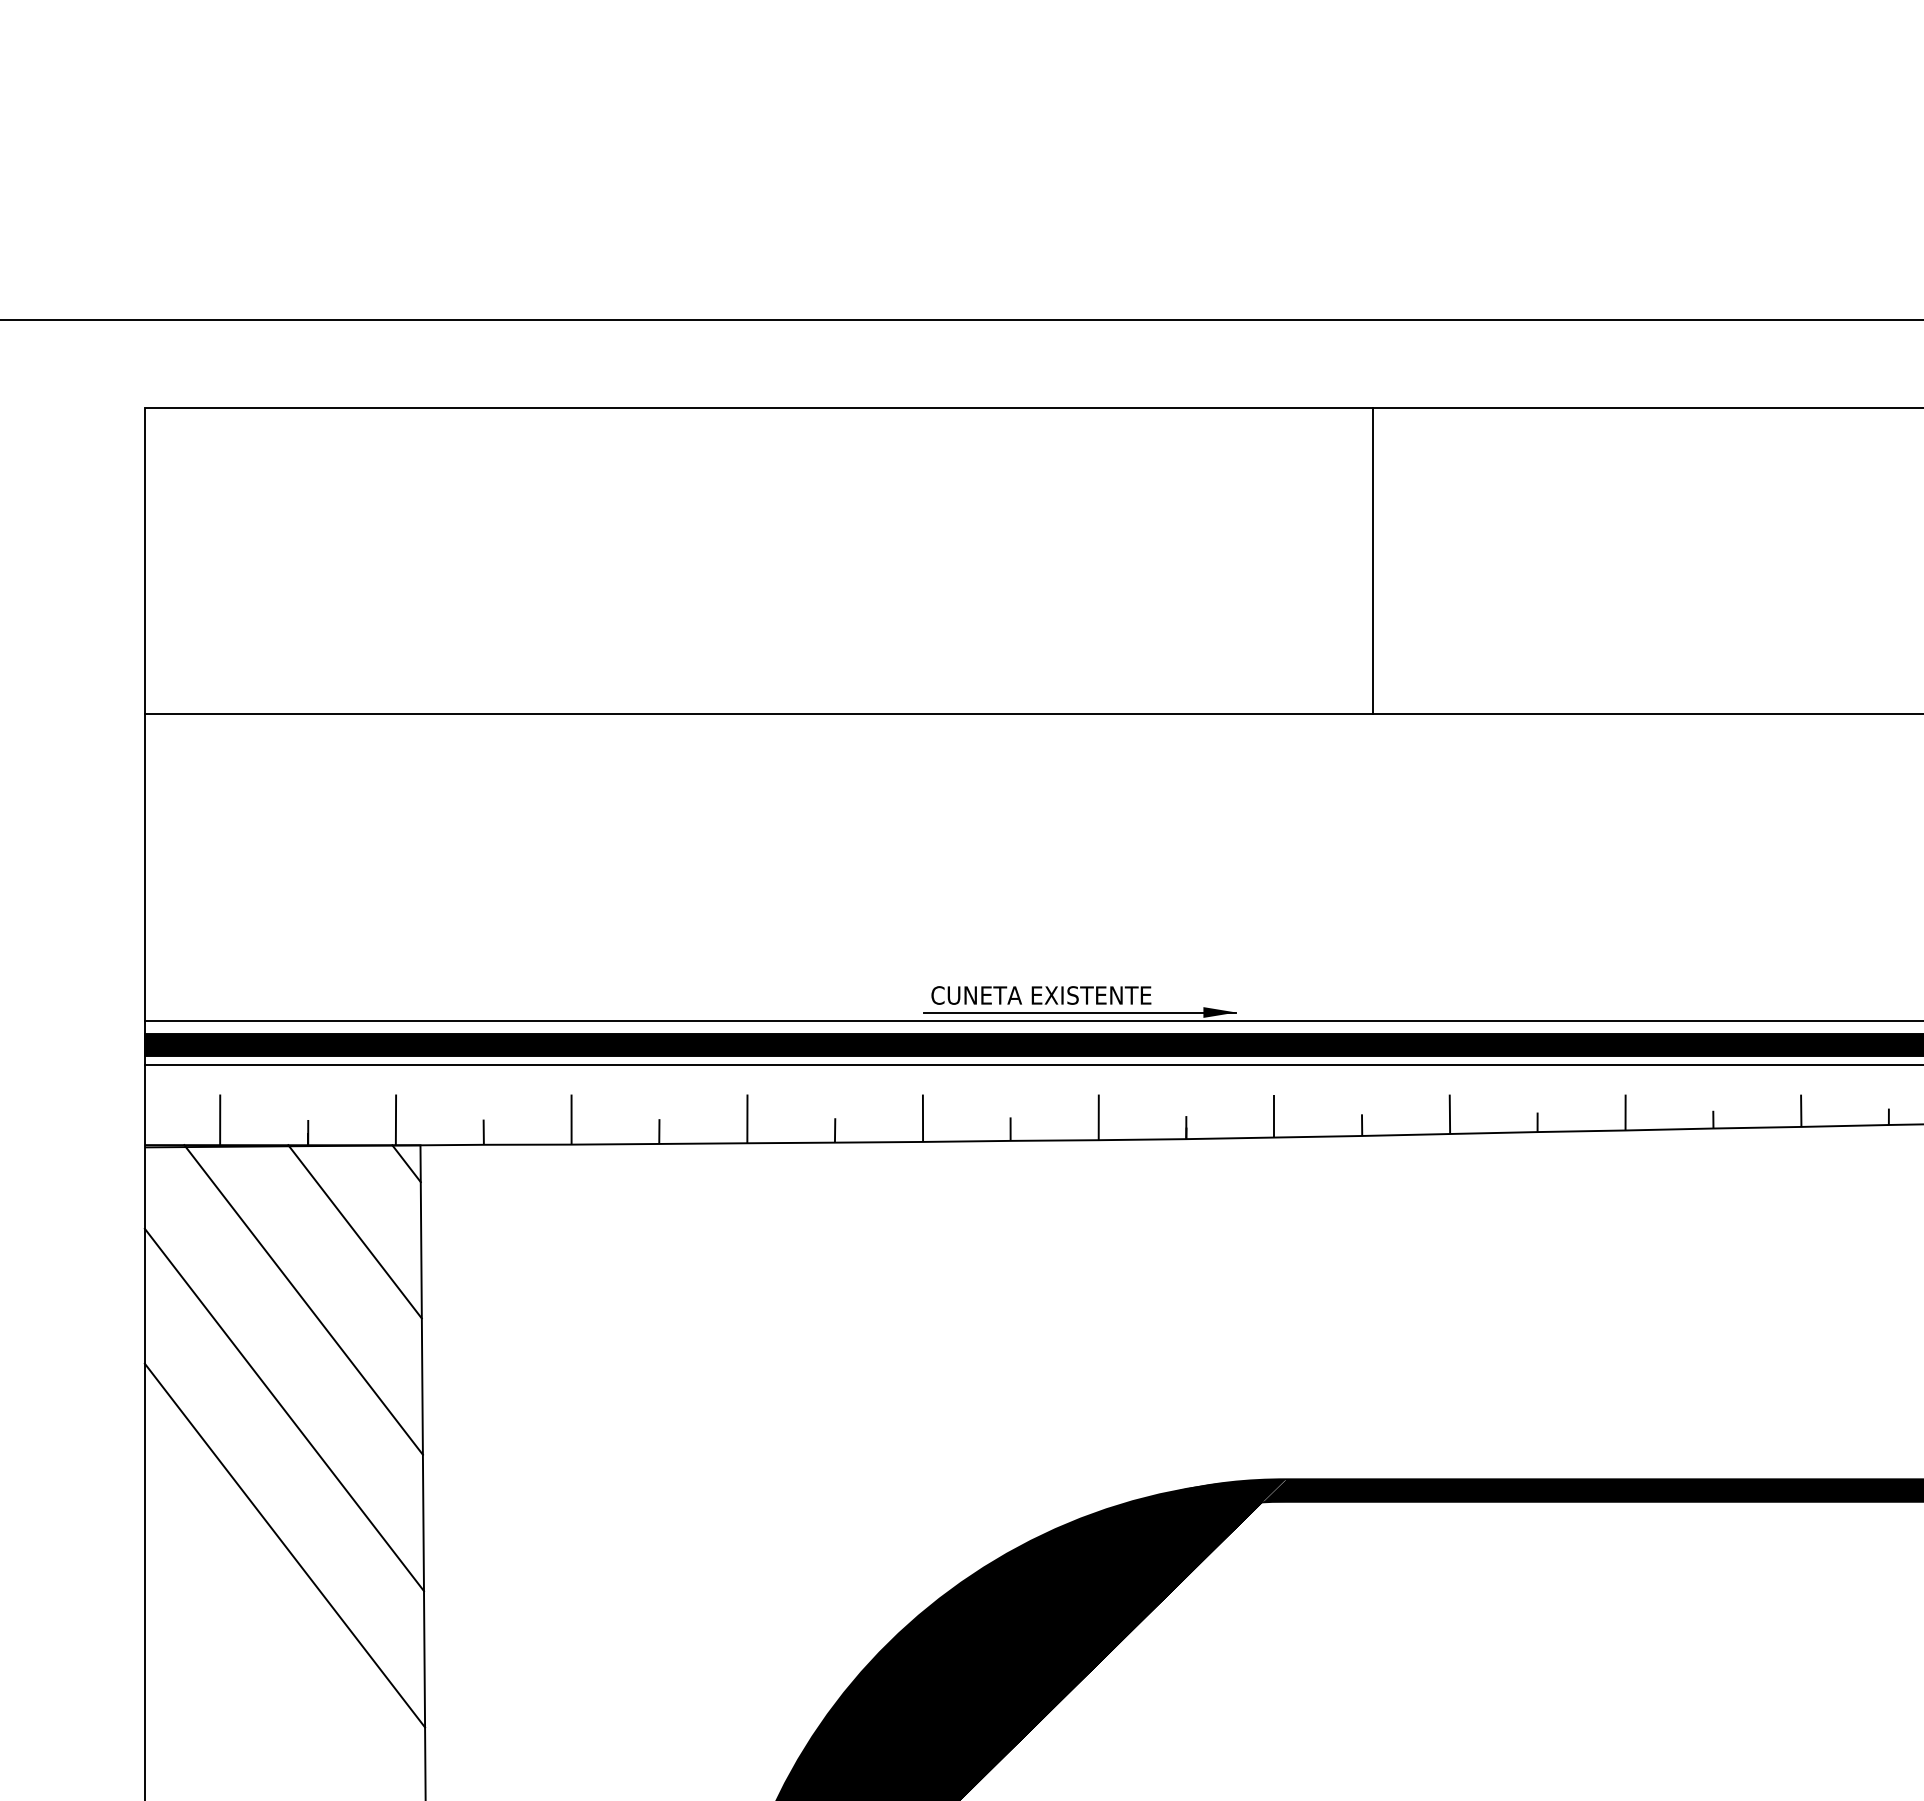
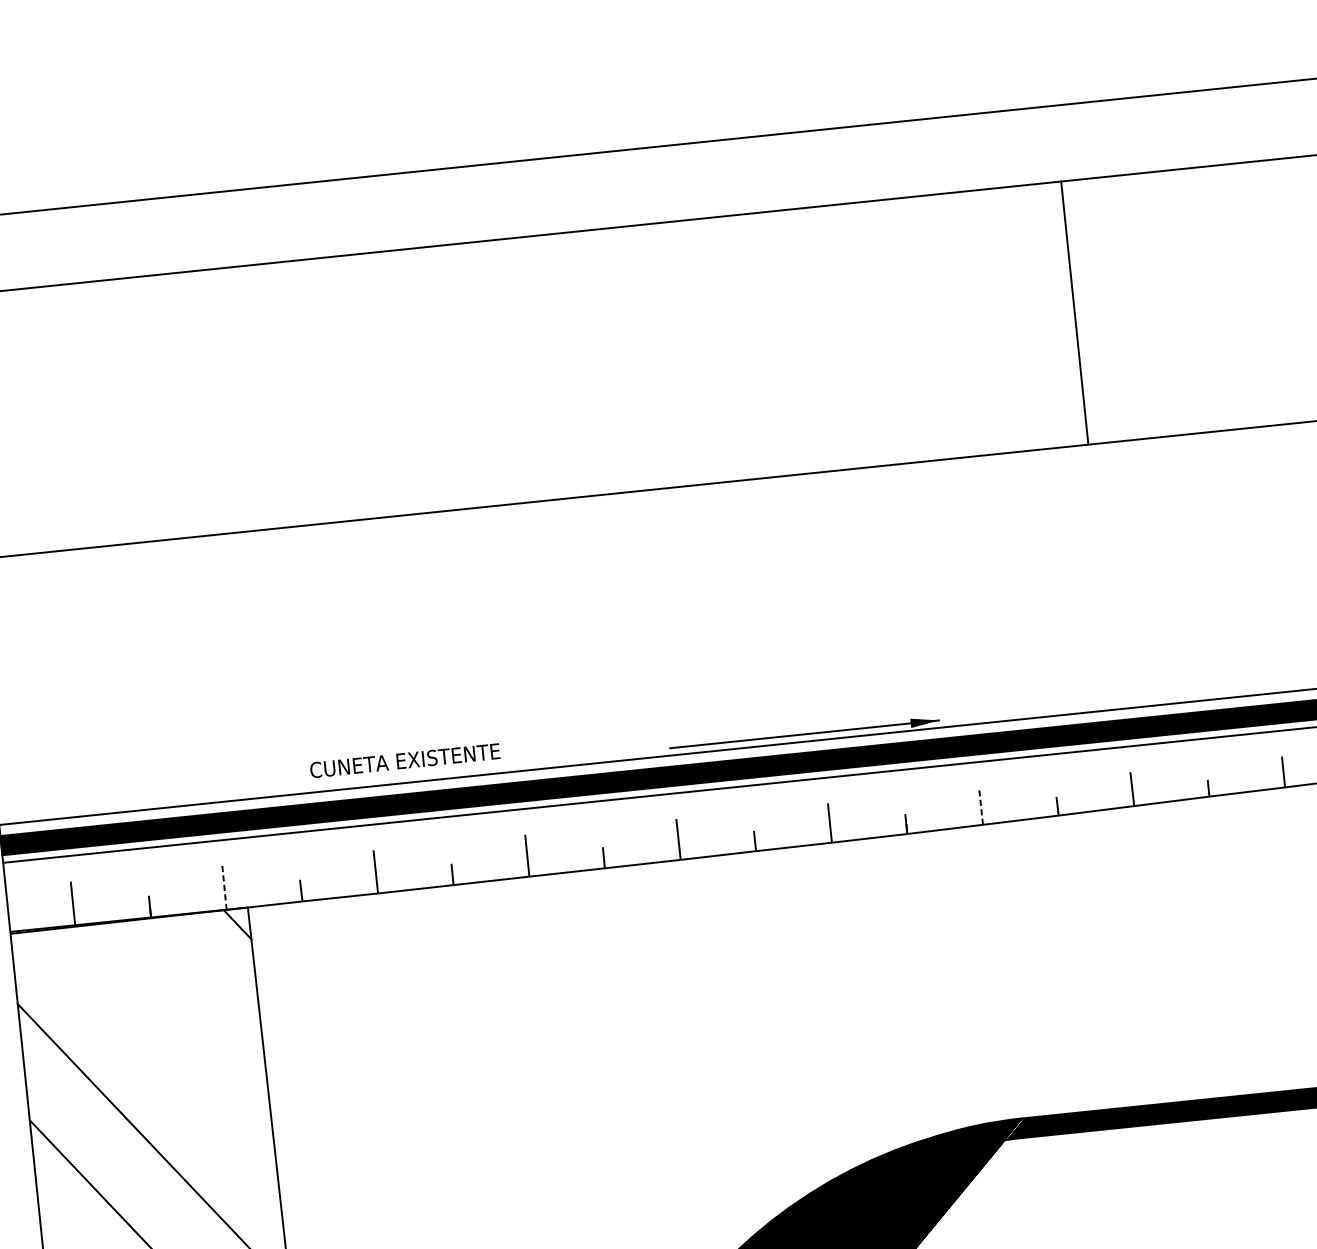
line: (1373, 560) -> (1074, 312), moved
text: (1041, 995) -> (405, 760), moved
line: (1274, 1115) -> (981, 805), solid -> dashed
line: (395, 1119) -> (224, 887), solid -> dashed
line: (354, 1231) -> (198, 987), removed
line: (303, 1299) -> (160, 1050), removed

